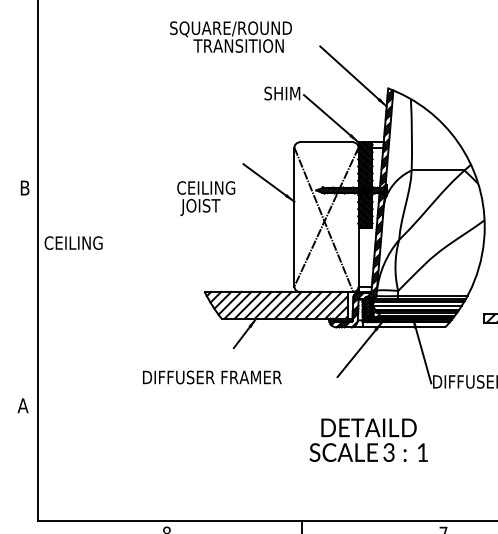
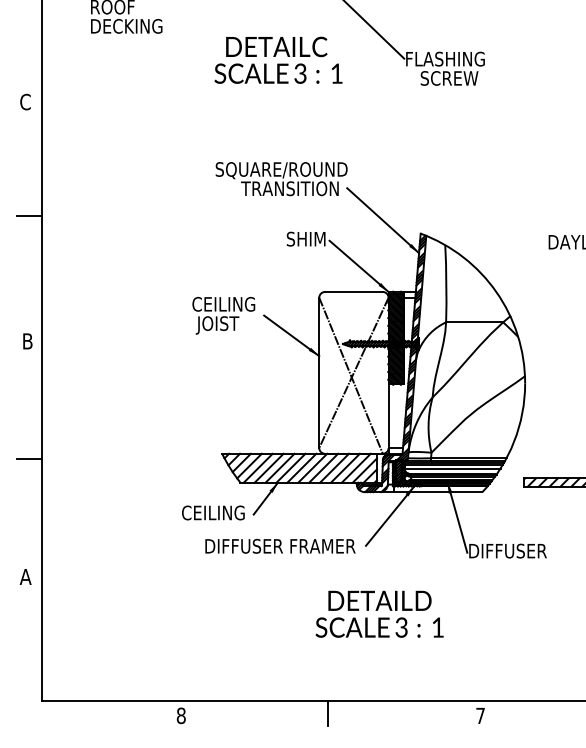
text: (230, 37) -> (281, 179), moved
line: (26, 71) -> (29, 215), added
text: (205, 198) -> (223, 315), moved
text: (73, 242) -> (213, 512), moved
line: (26, 296) -> (29, 458), added
text: (212, 377) -> (280, 546), moved
text: (368, 439) -> (379, 613), moved

